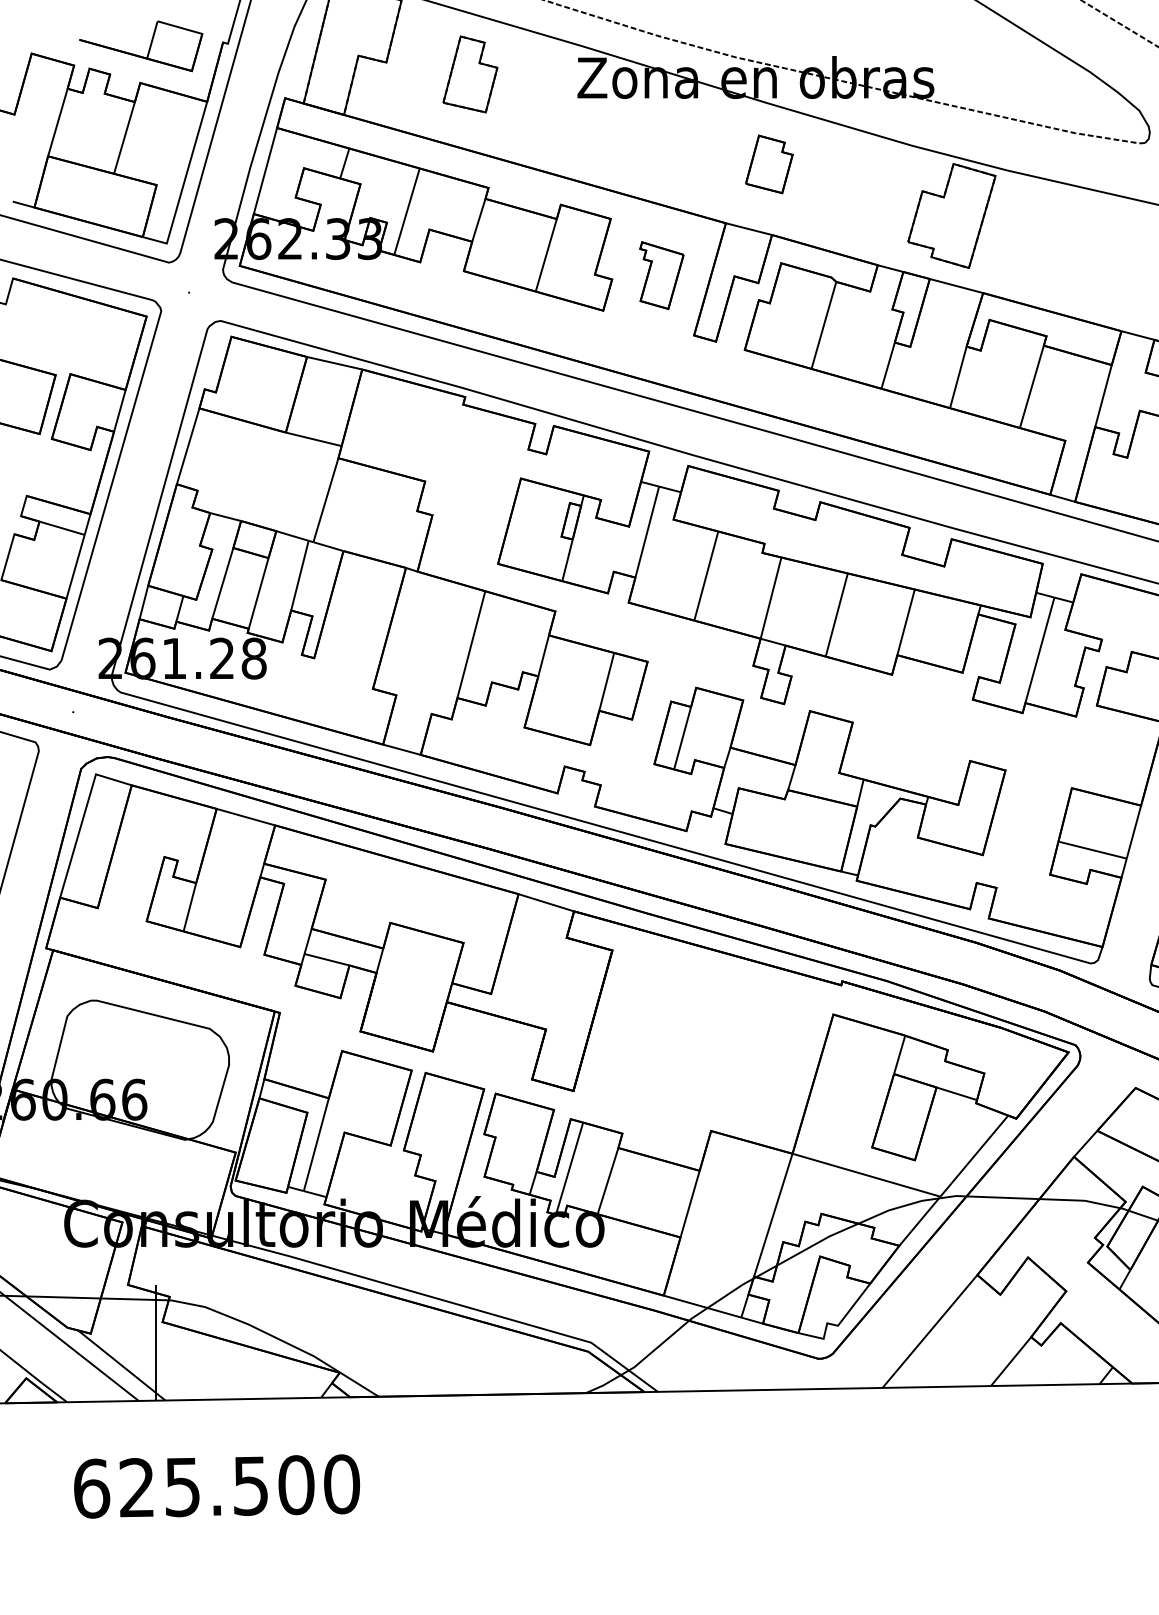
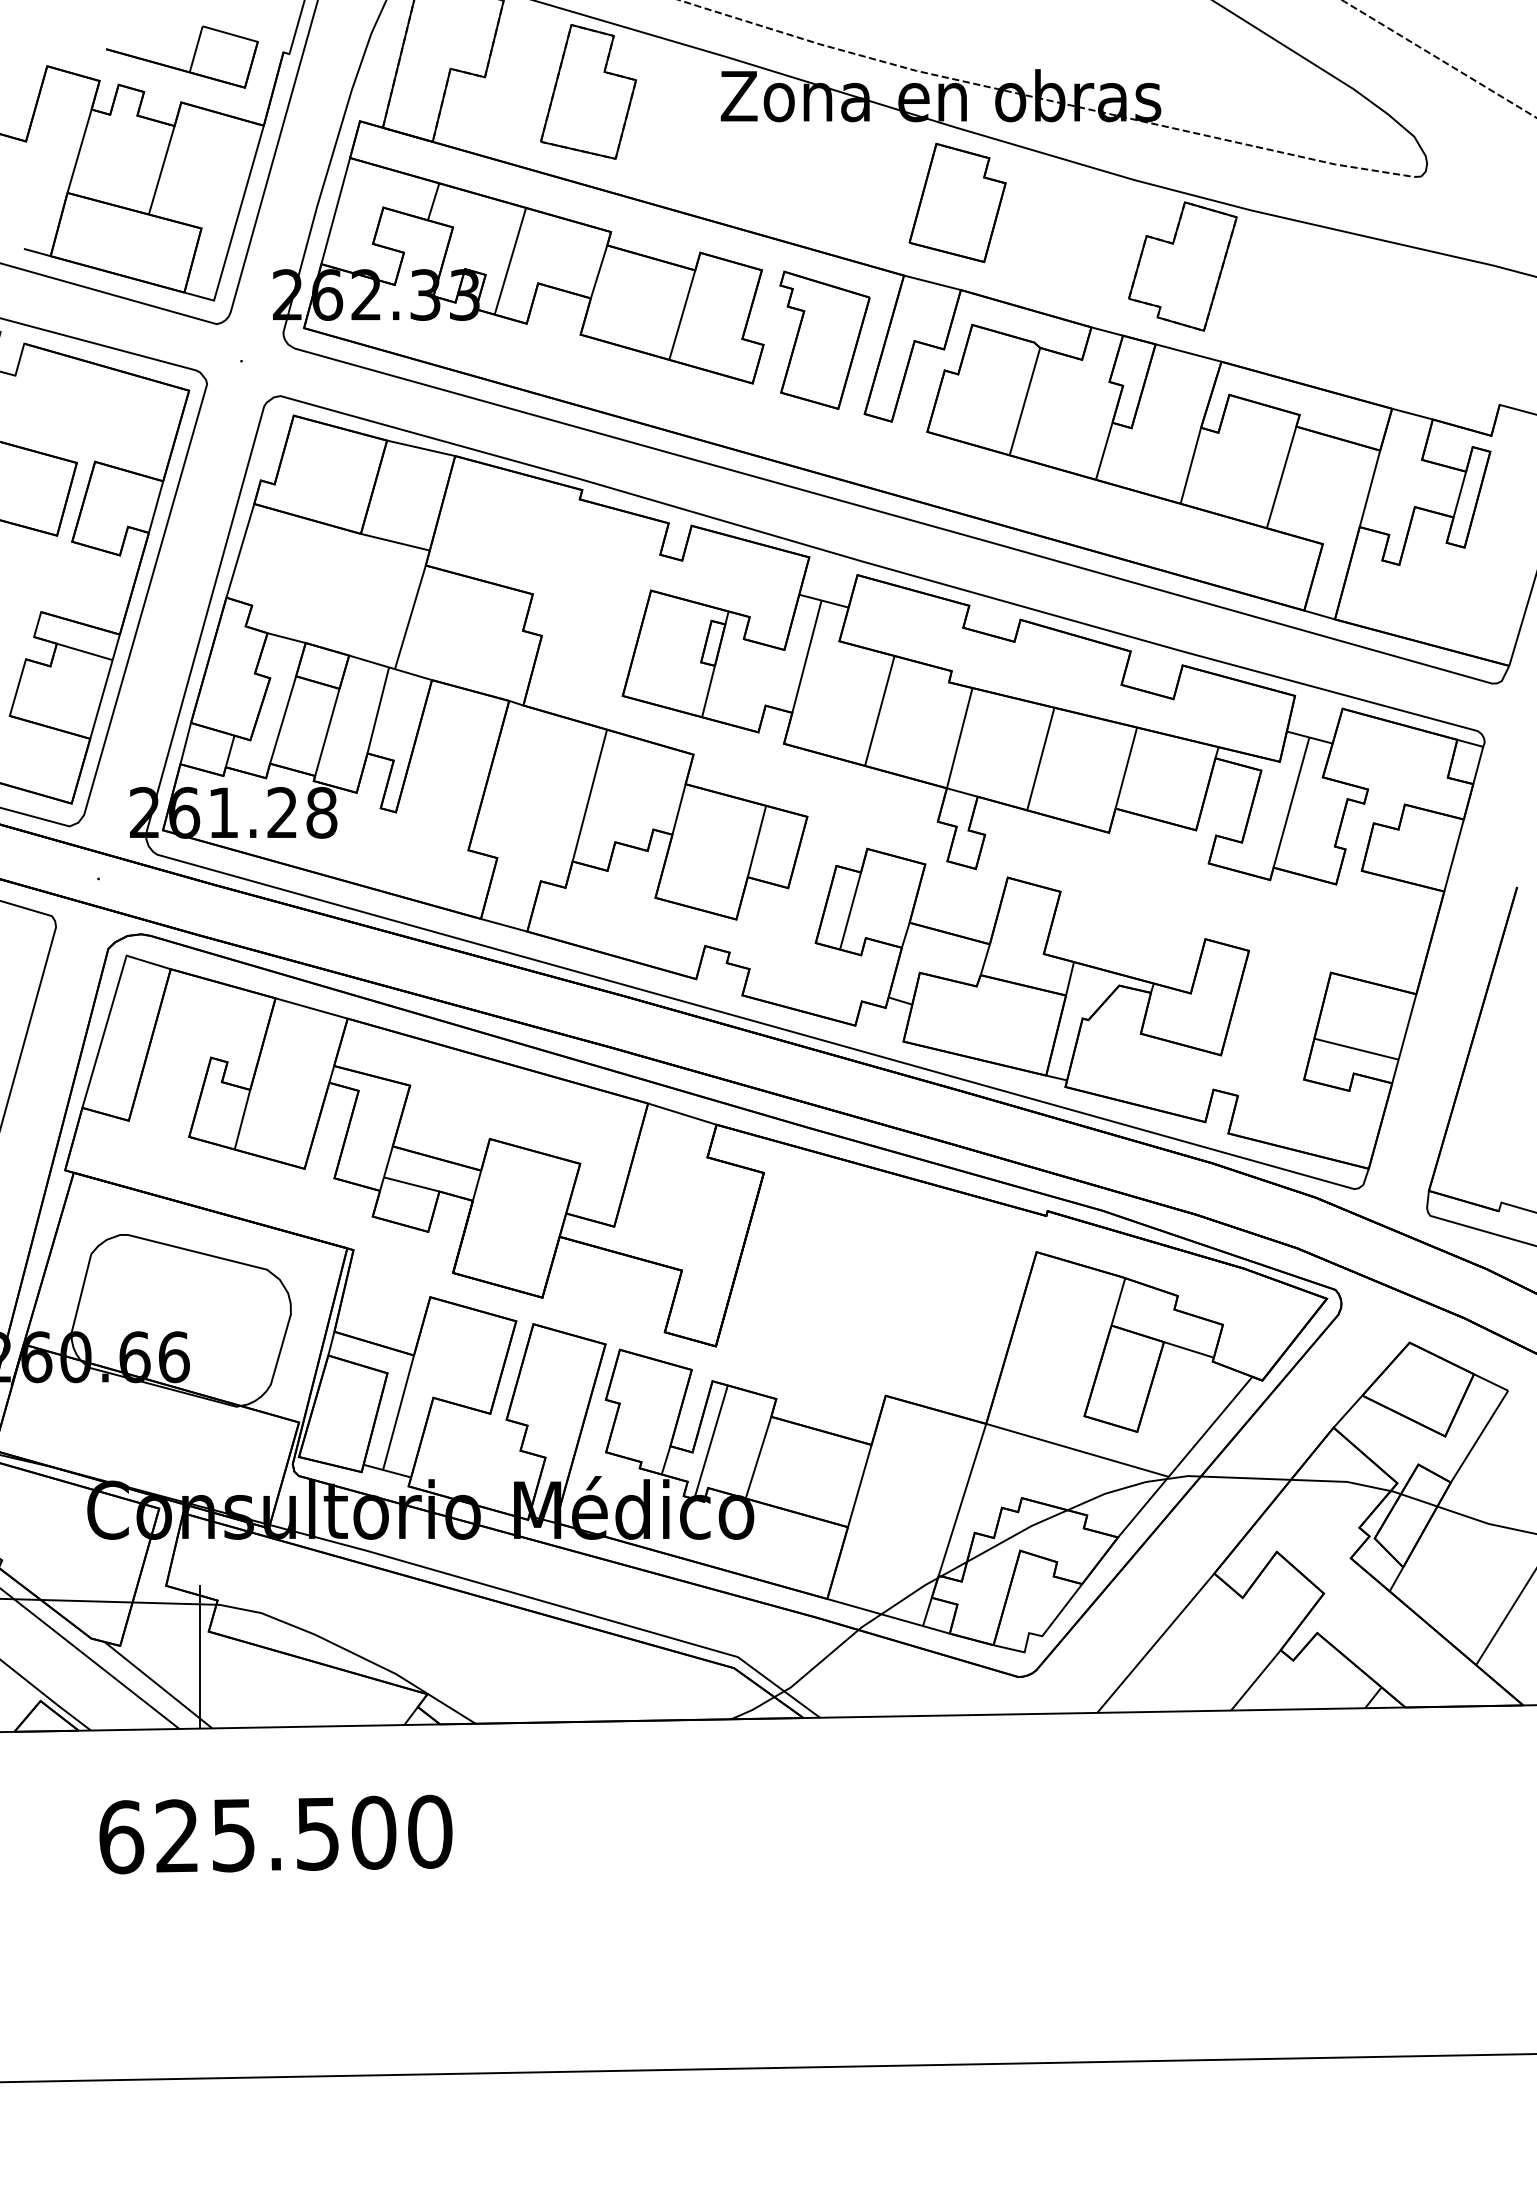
part: (470, 74) -> (588, 91), size x1.43
part: (769, 164) -> (957, 202), size x1.67
part: (661, 275) -> (824, 339), size x1.67

